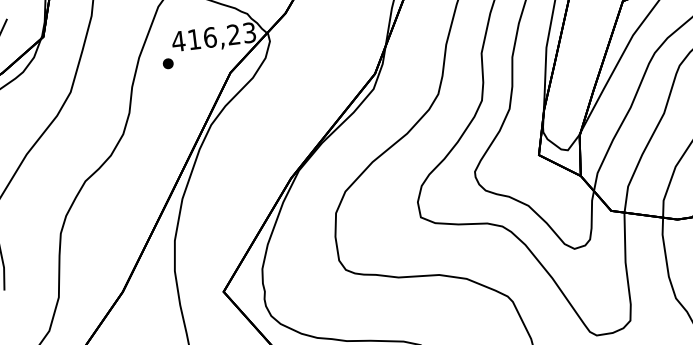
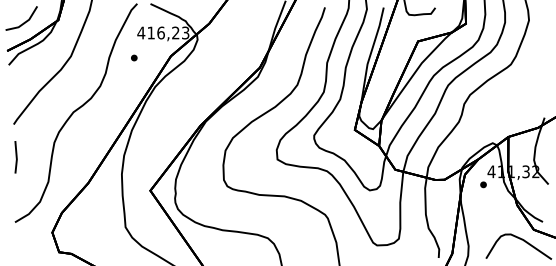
part: (168, 62) -> (134, 57), moved

